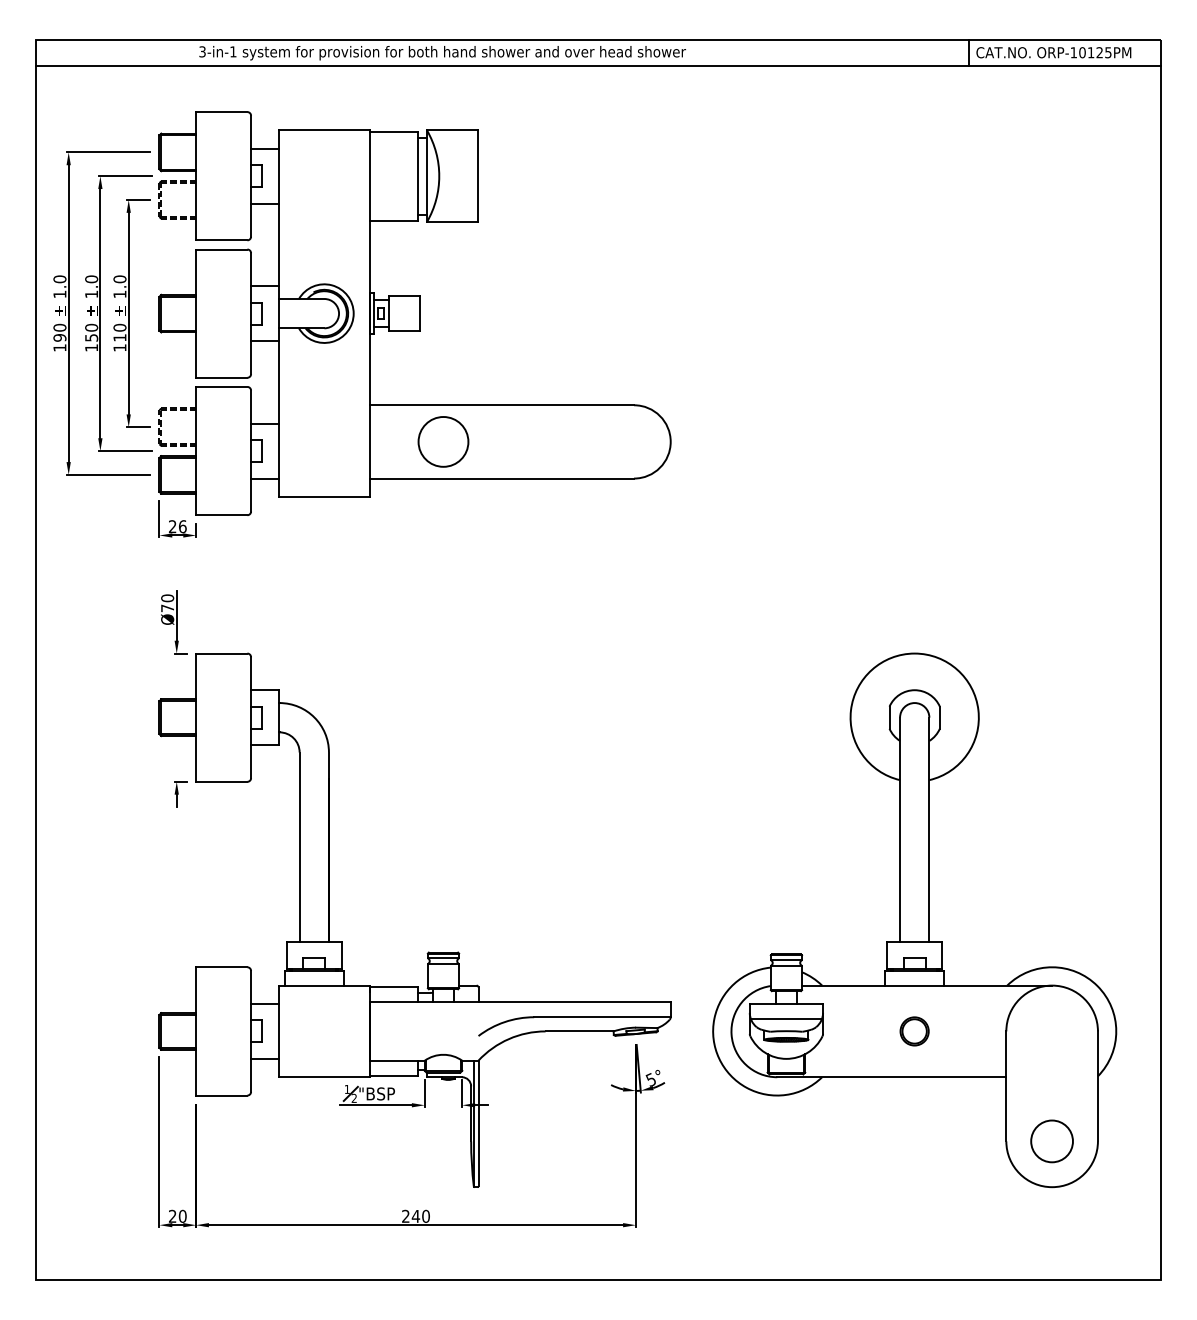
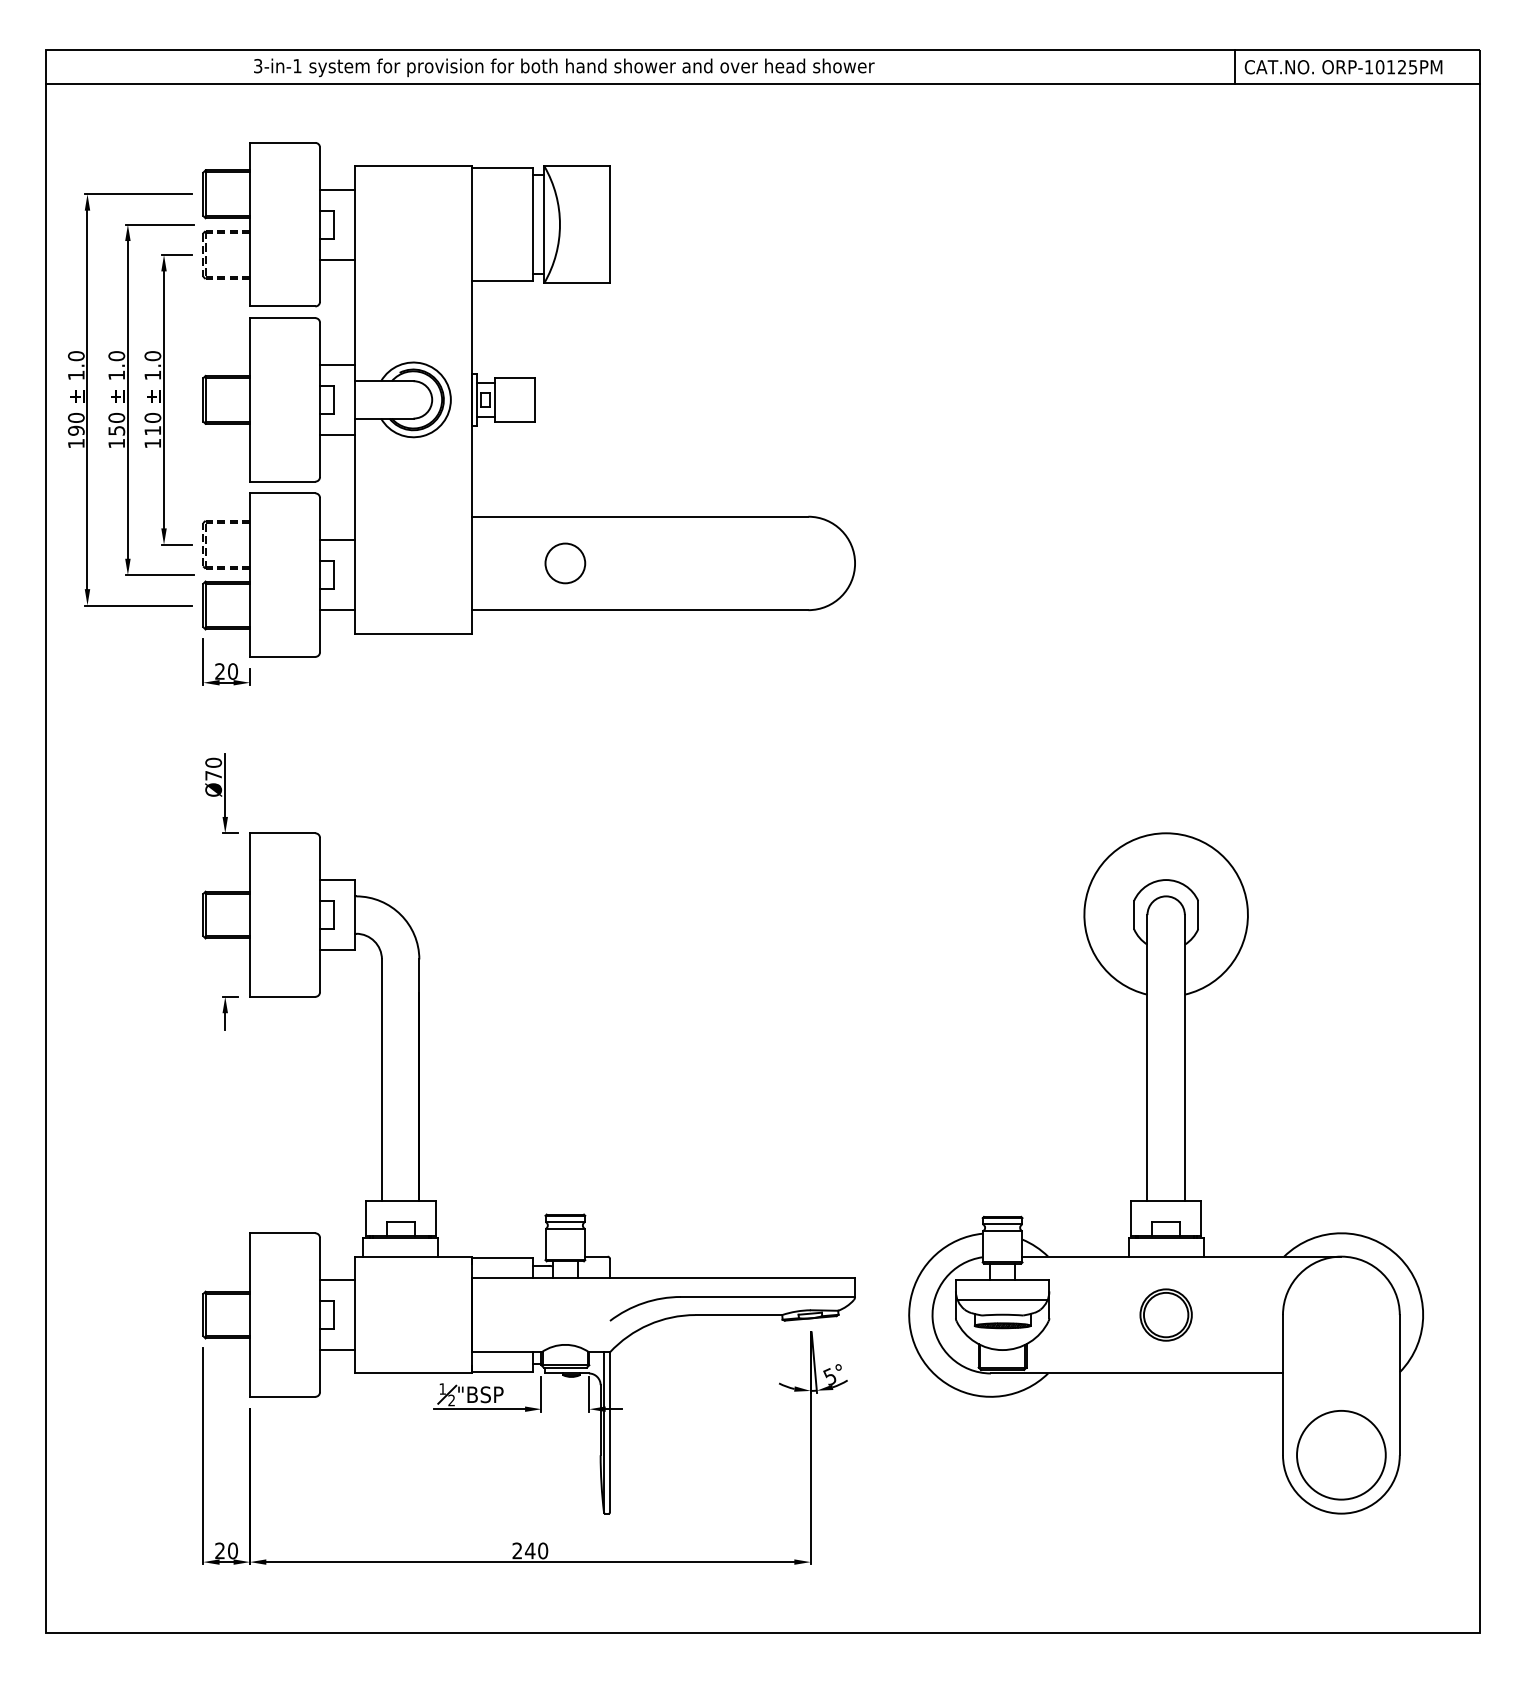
circle: (443, 441) -> (565, 562), size x0.62
text: (182, 526) -> (232, 671), 26 -> 20
part: (914, 1031) -> (1165, 1315), size x1.43
circle: (1051, 1141) -> (1340, 1455), size x1.67

